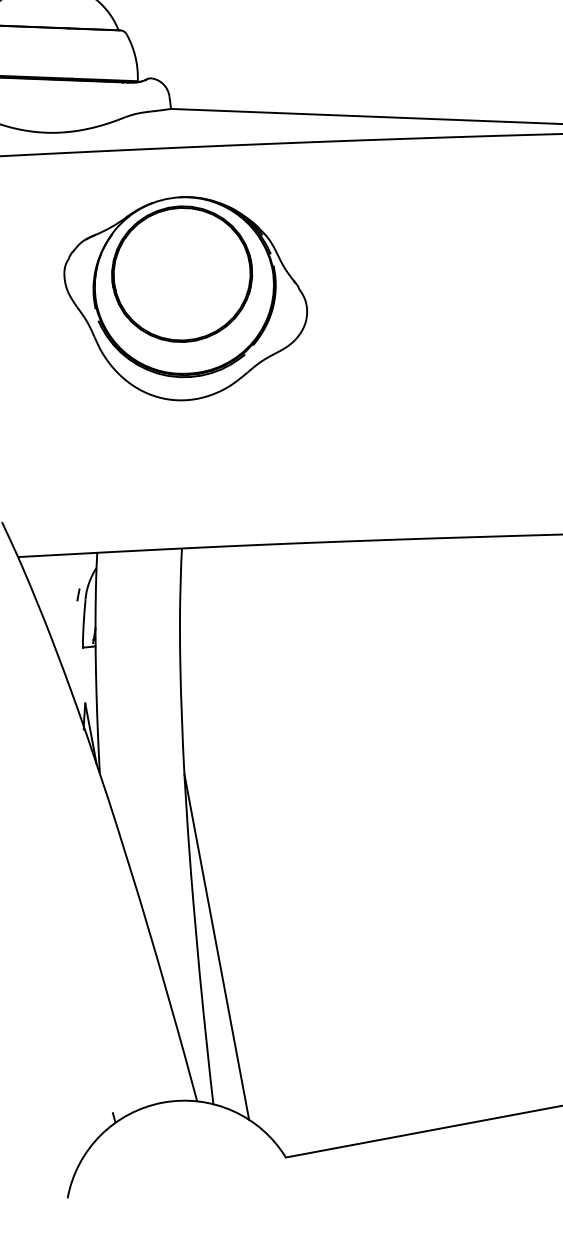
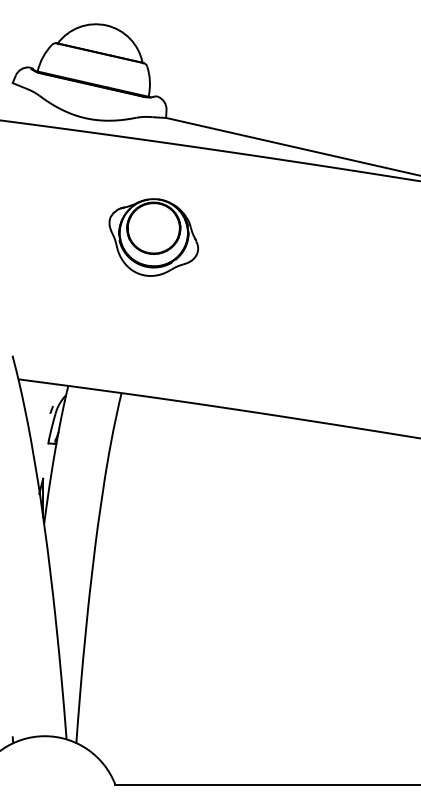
part: (186, 297) -> (153, 237), size x0.6
line: (216, 947) -> (96, 645), removed

